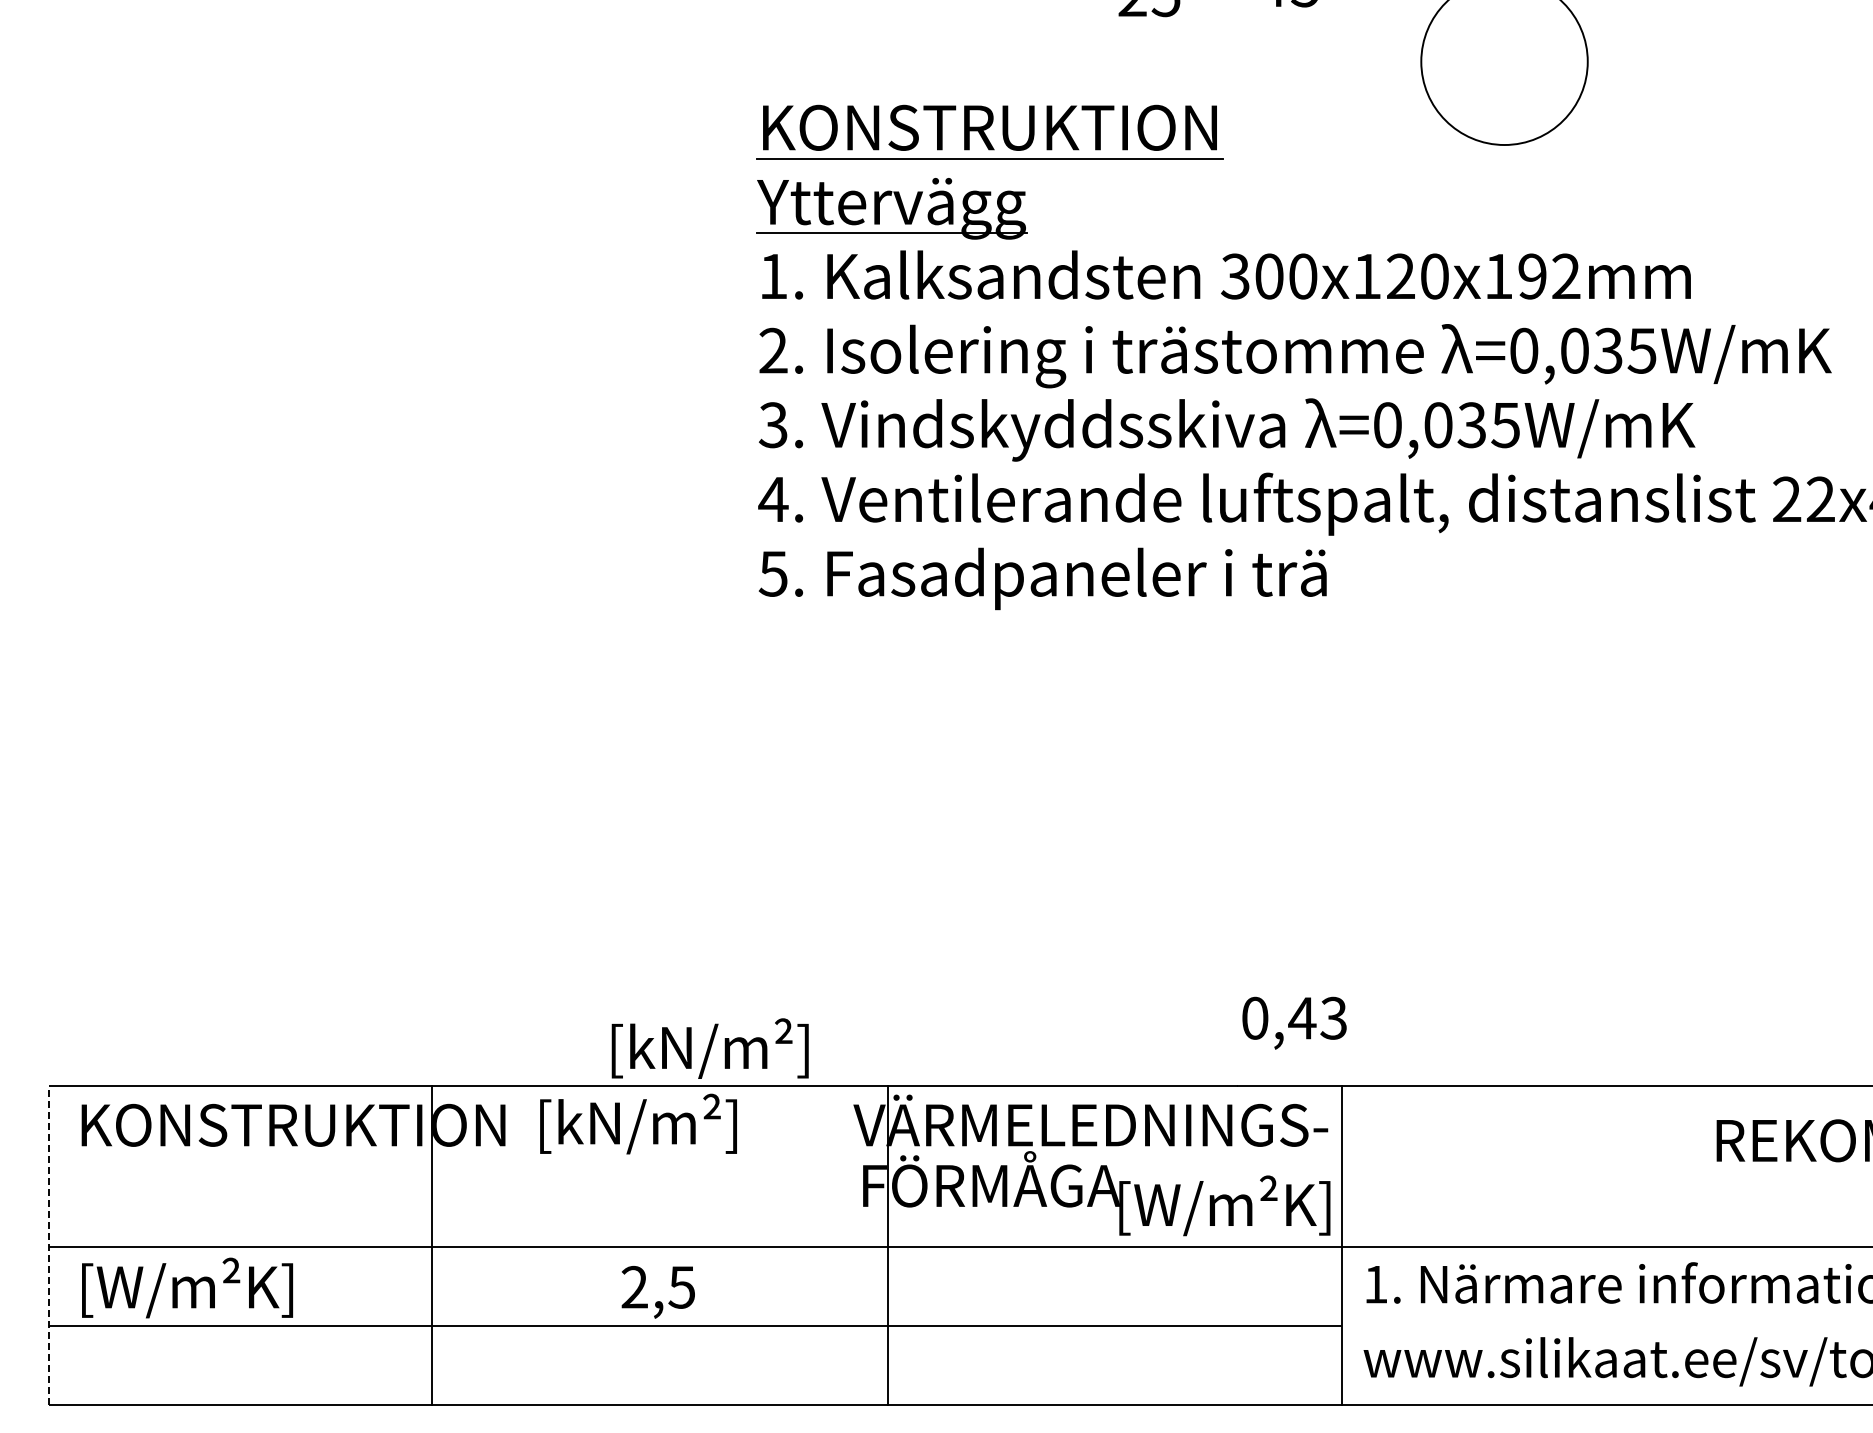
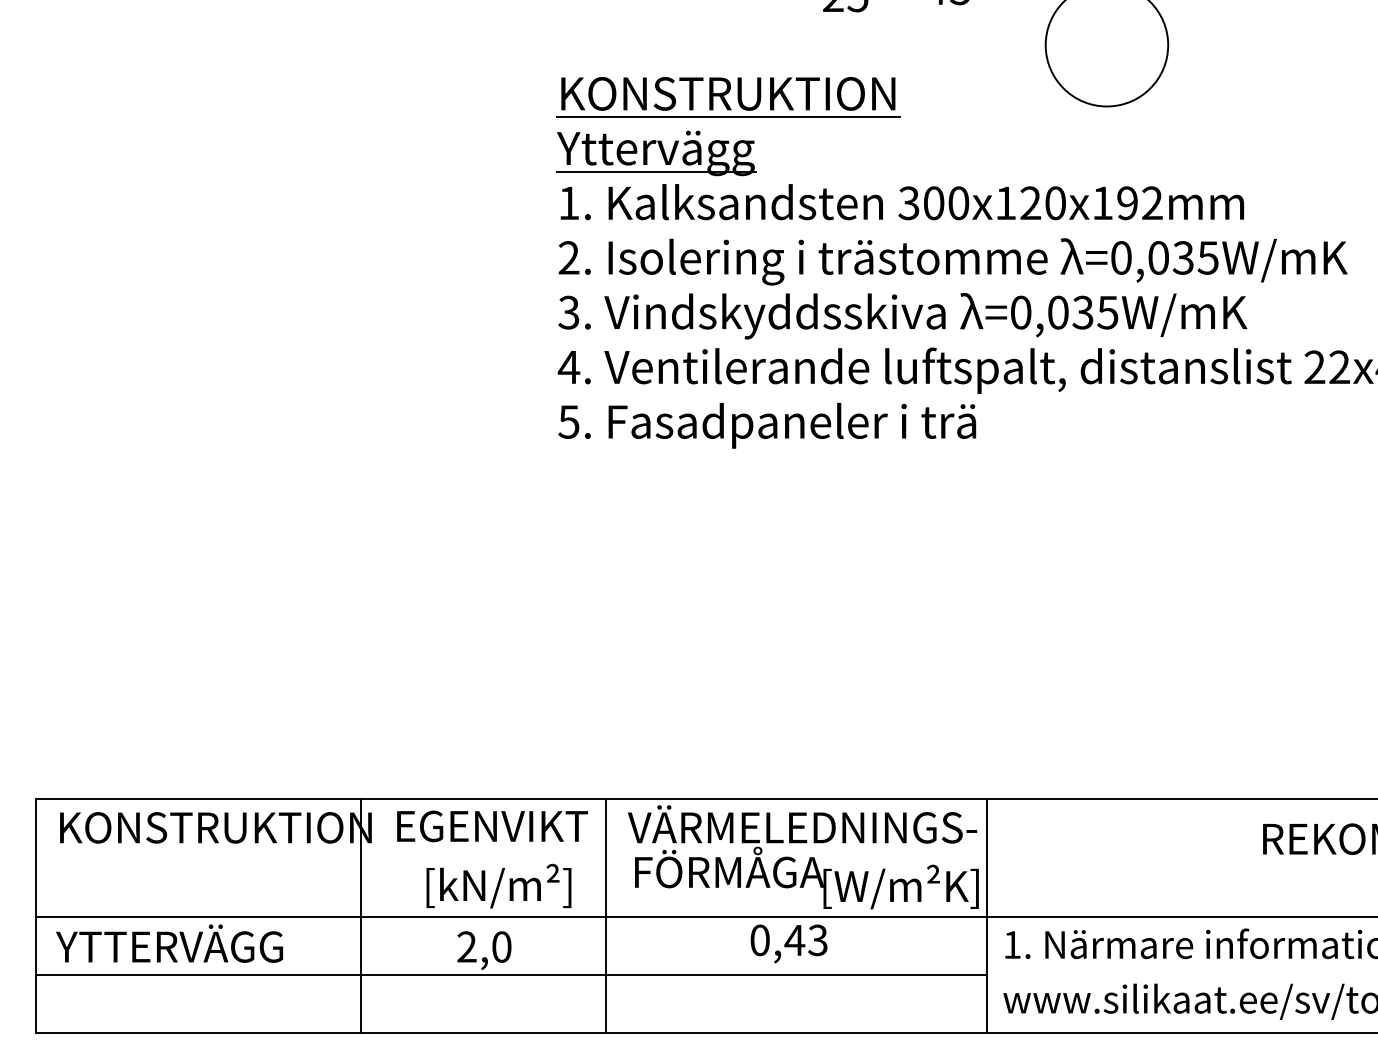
text: (1294, 1022) -> (789, 943), moved
text: (709, 1048) -> (498, 886), moved
text: (669, 1123) -> (492, 826), [kN/m²] -> EGENVIKT
line: (48, 1244) -> (35, 915), dashed -> solid
line: (432, 1244) -> (361, 915), moved
line: (888, 1244) -> (605, 915), moved
text: (681, 1286) -> (501, 946), 2,5 -> 2,0
text: (230, 1287) -> (169, 947), [W/m²K] -> YTTERVÄGG

